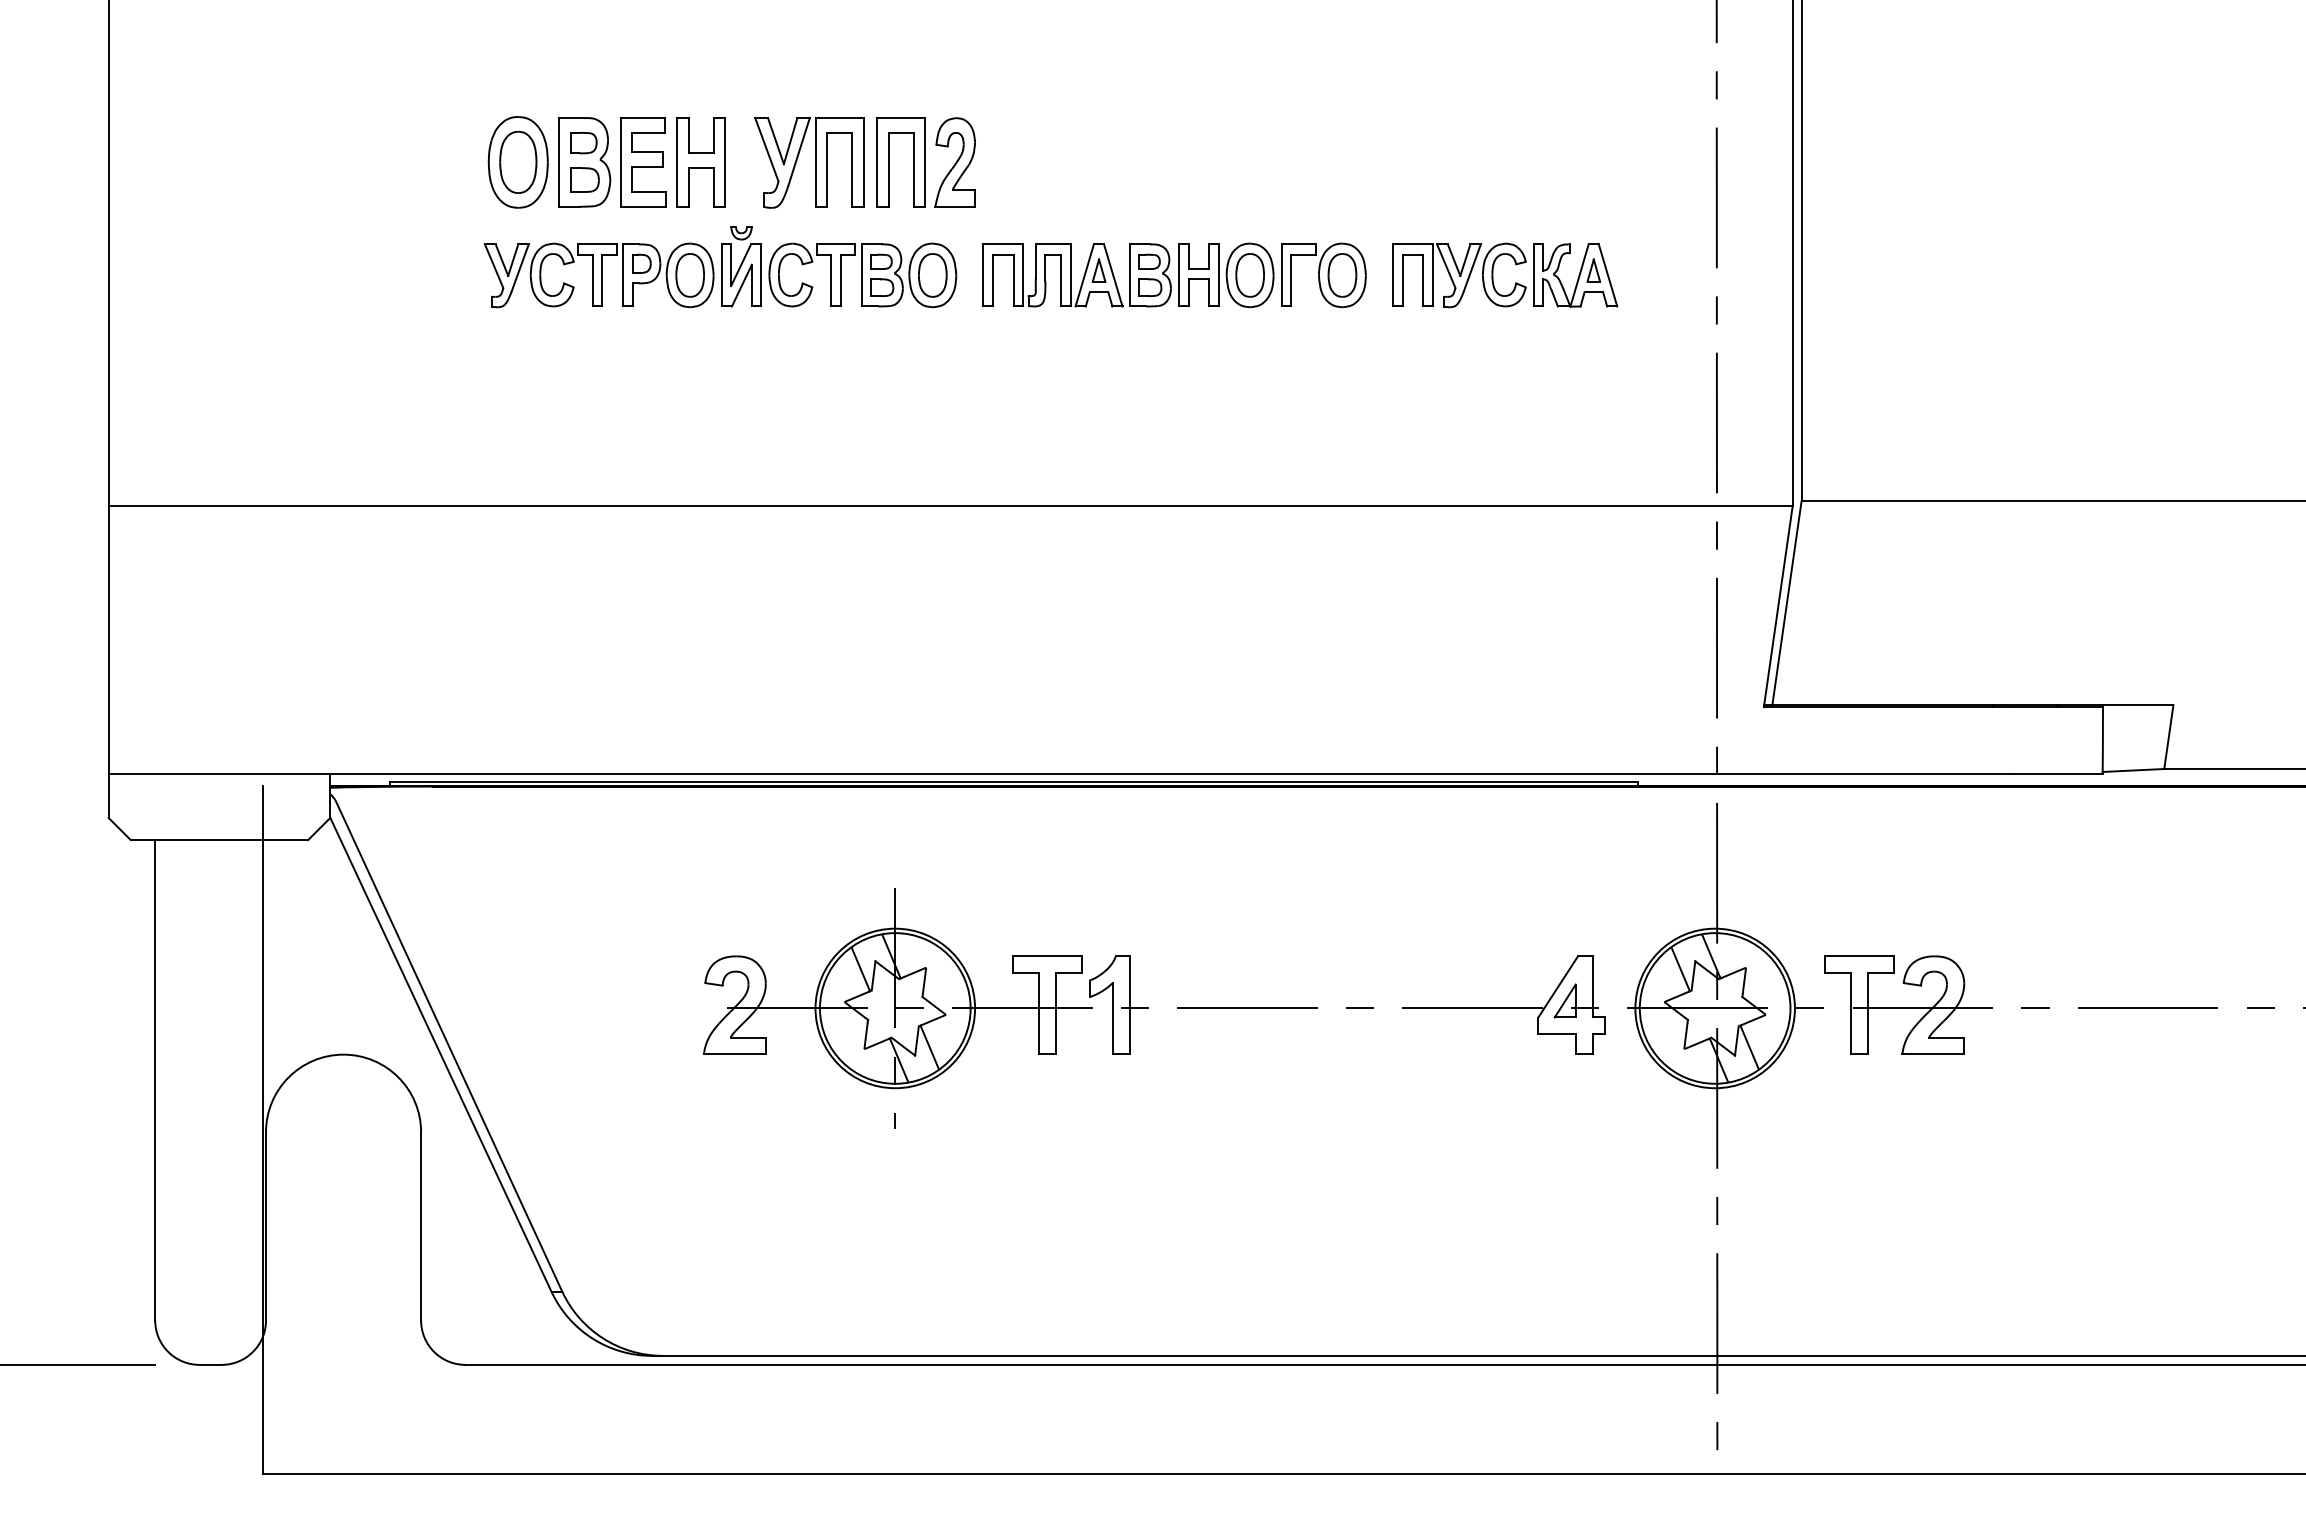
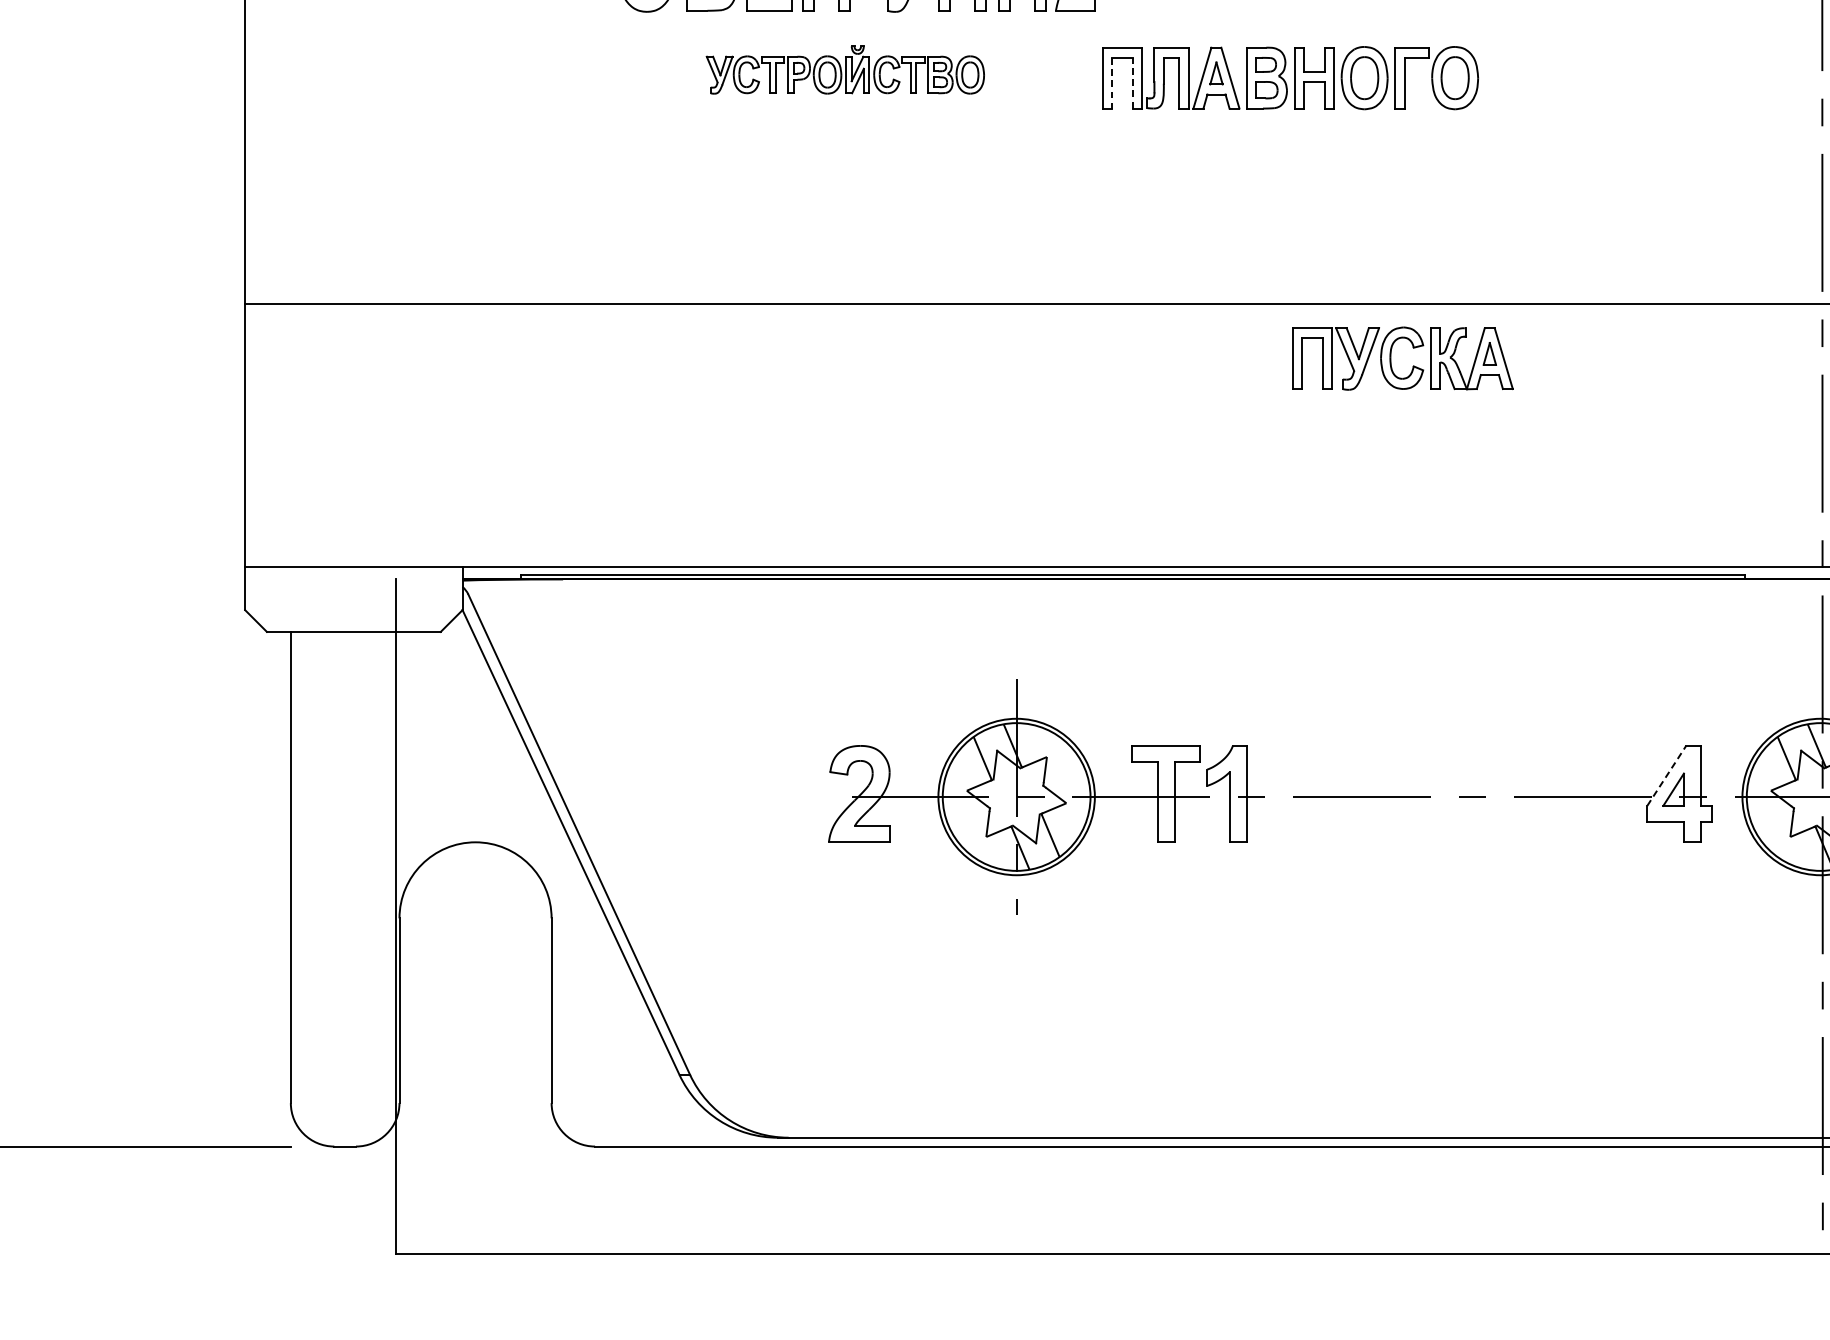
part: (720, 267) -> (845, 70), size x0.6
part: (1493, 275) -> (1391, 358), moved
line: (992, 280) -> (1111, 83), solid -> dashed
line: (1013, 280) -> (1132, 83), solid -> dashed
line: (1558, 986) -> (1667, 775), solid -> dashed

